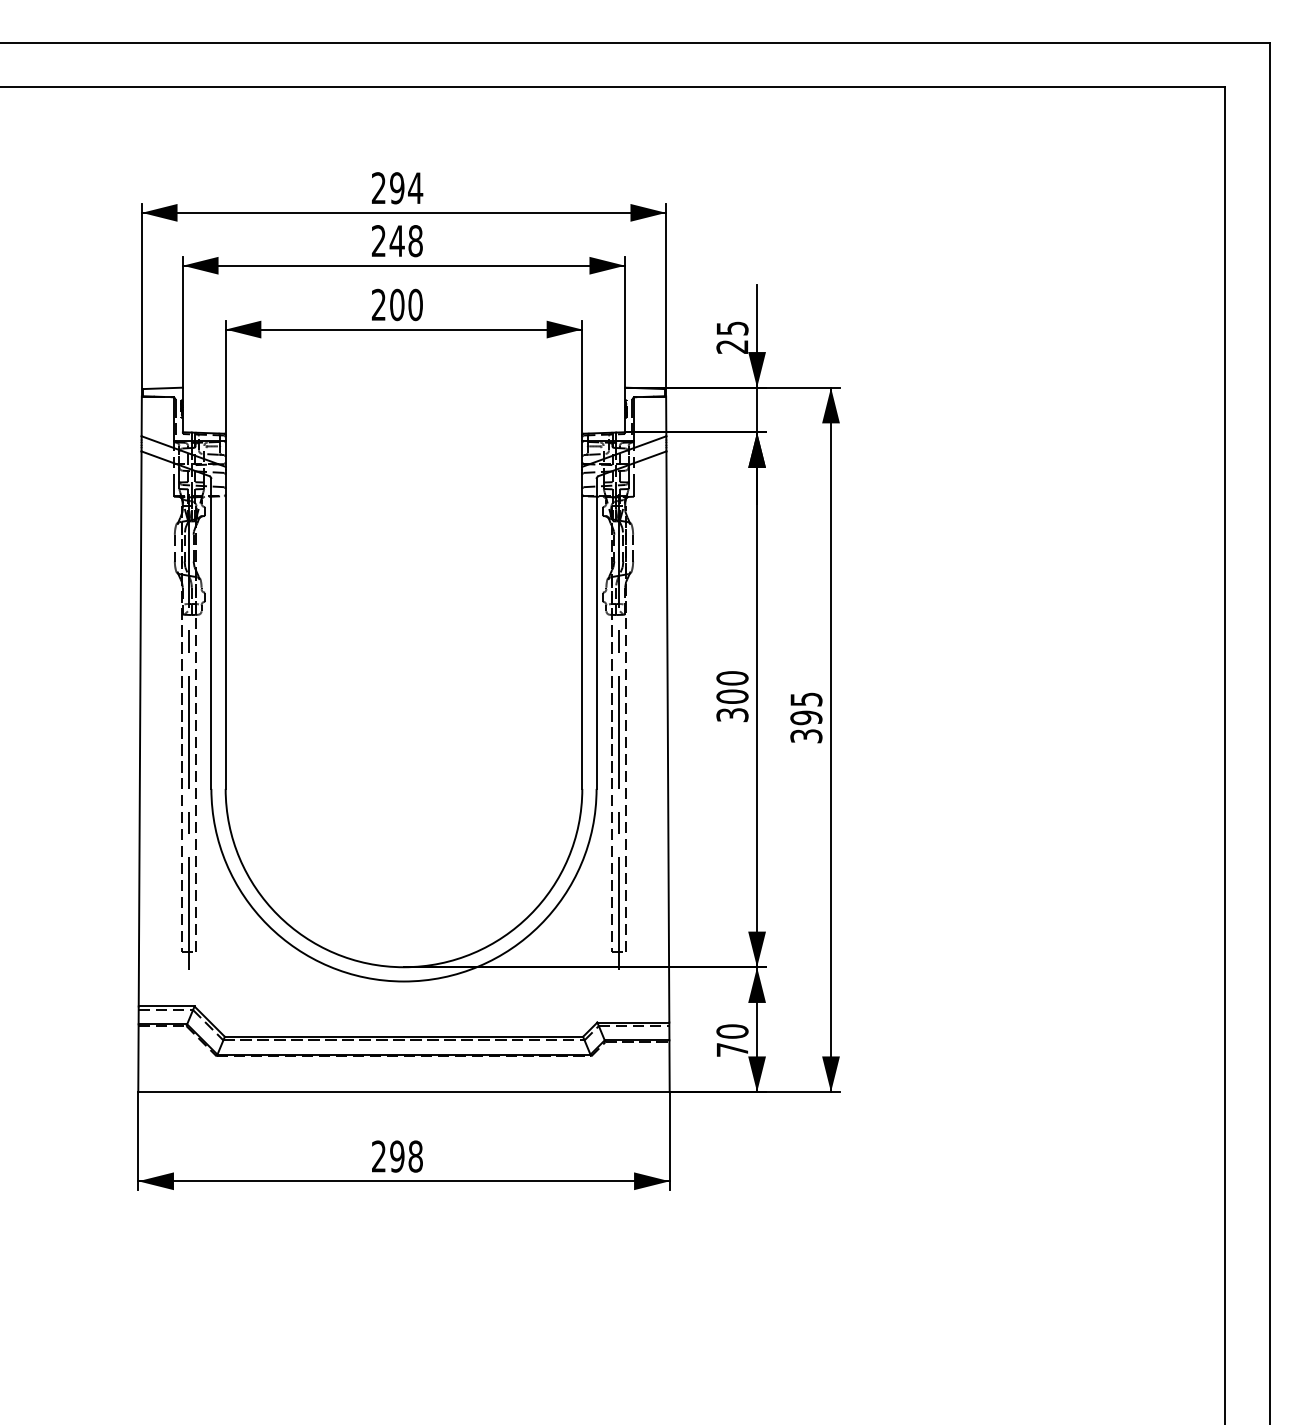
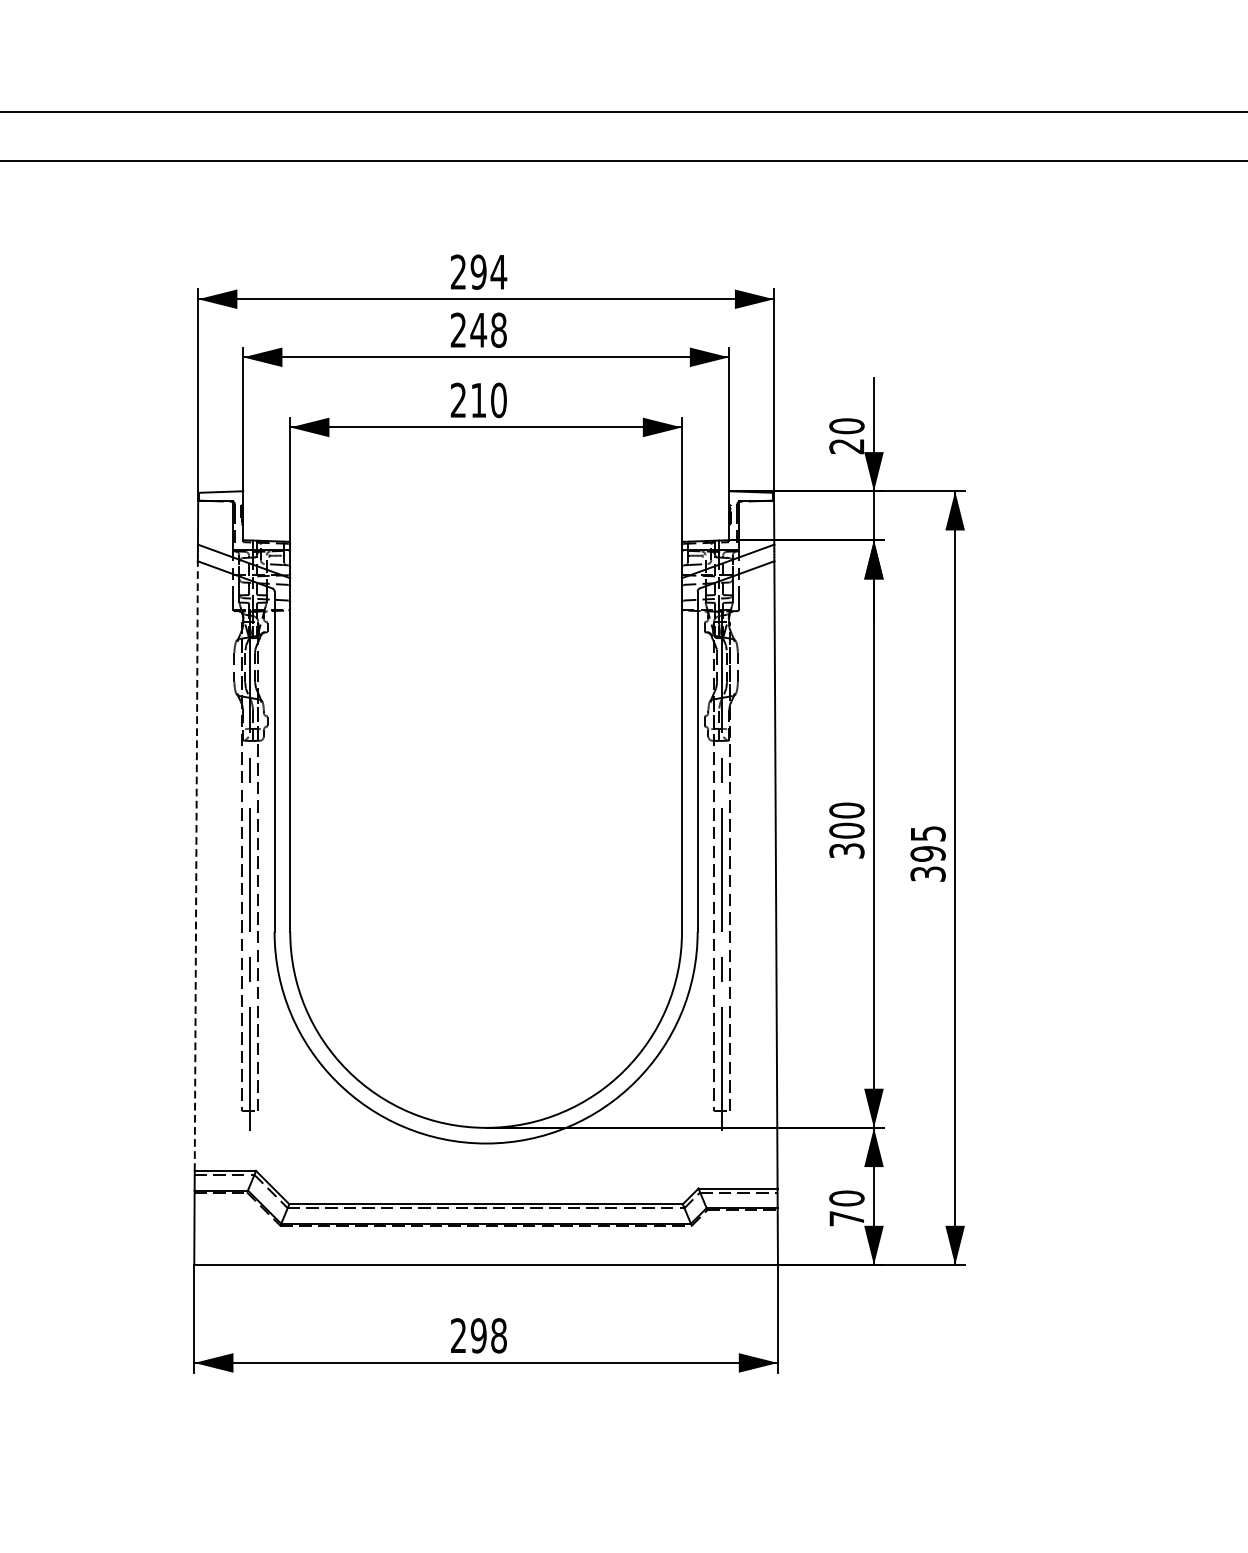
text: (397, 304) -> (478, 399), 200 -> 210
text: (732, 328) -> (846, 426), 25 -> 20
line: (140, 728) -> (196, 865), solid -> dashed

